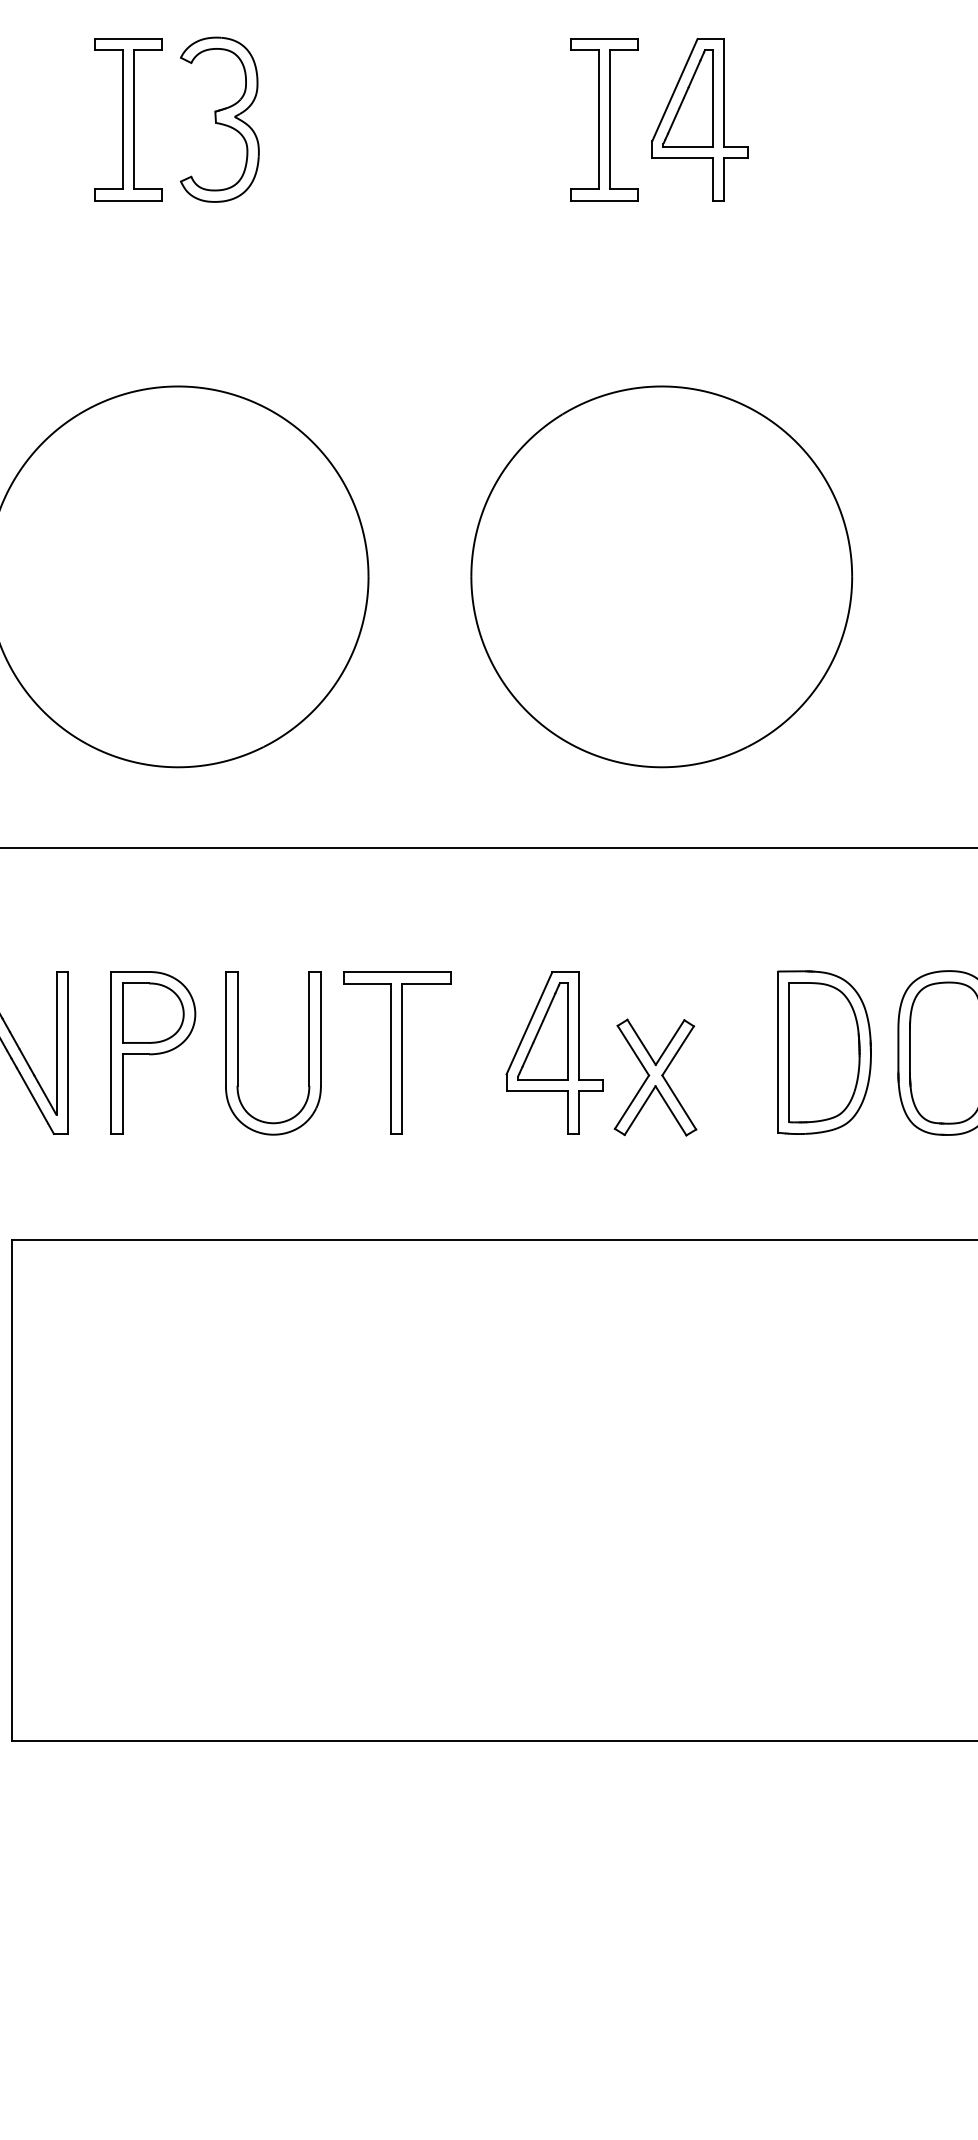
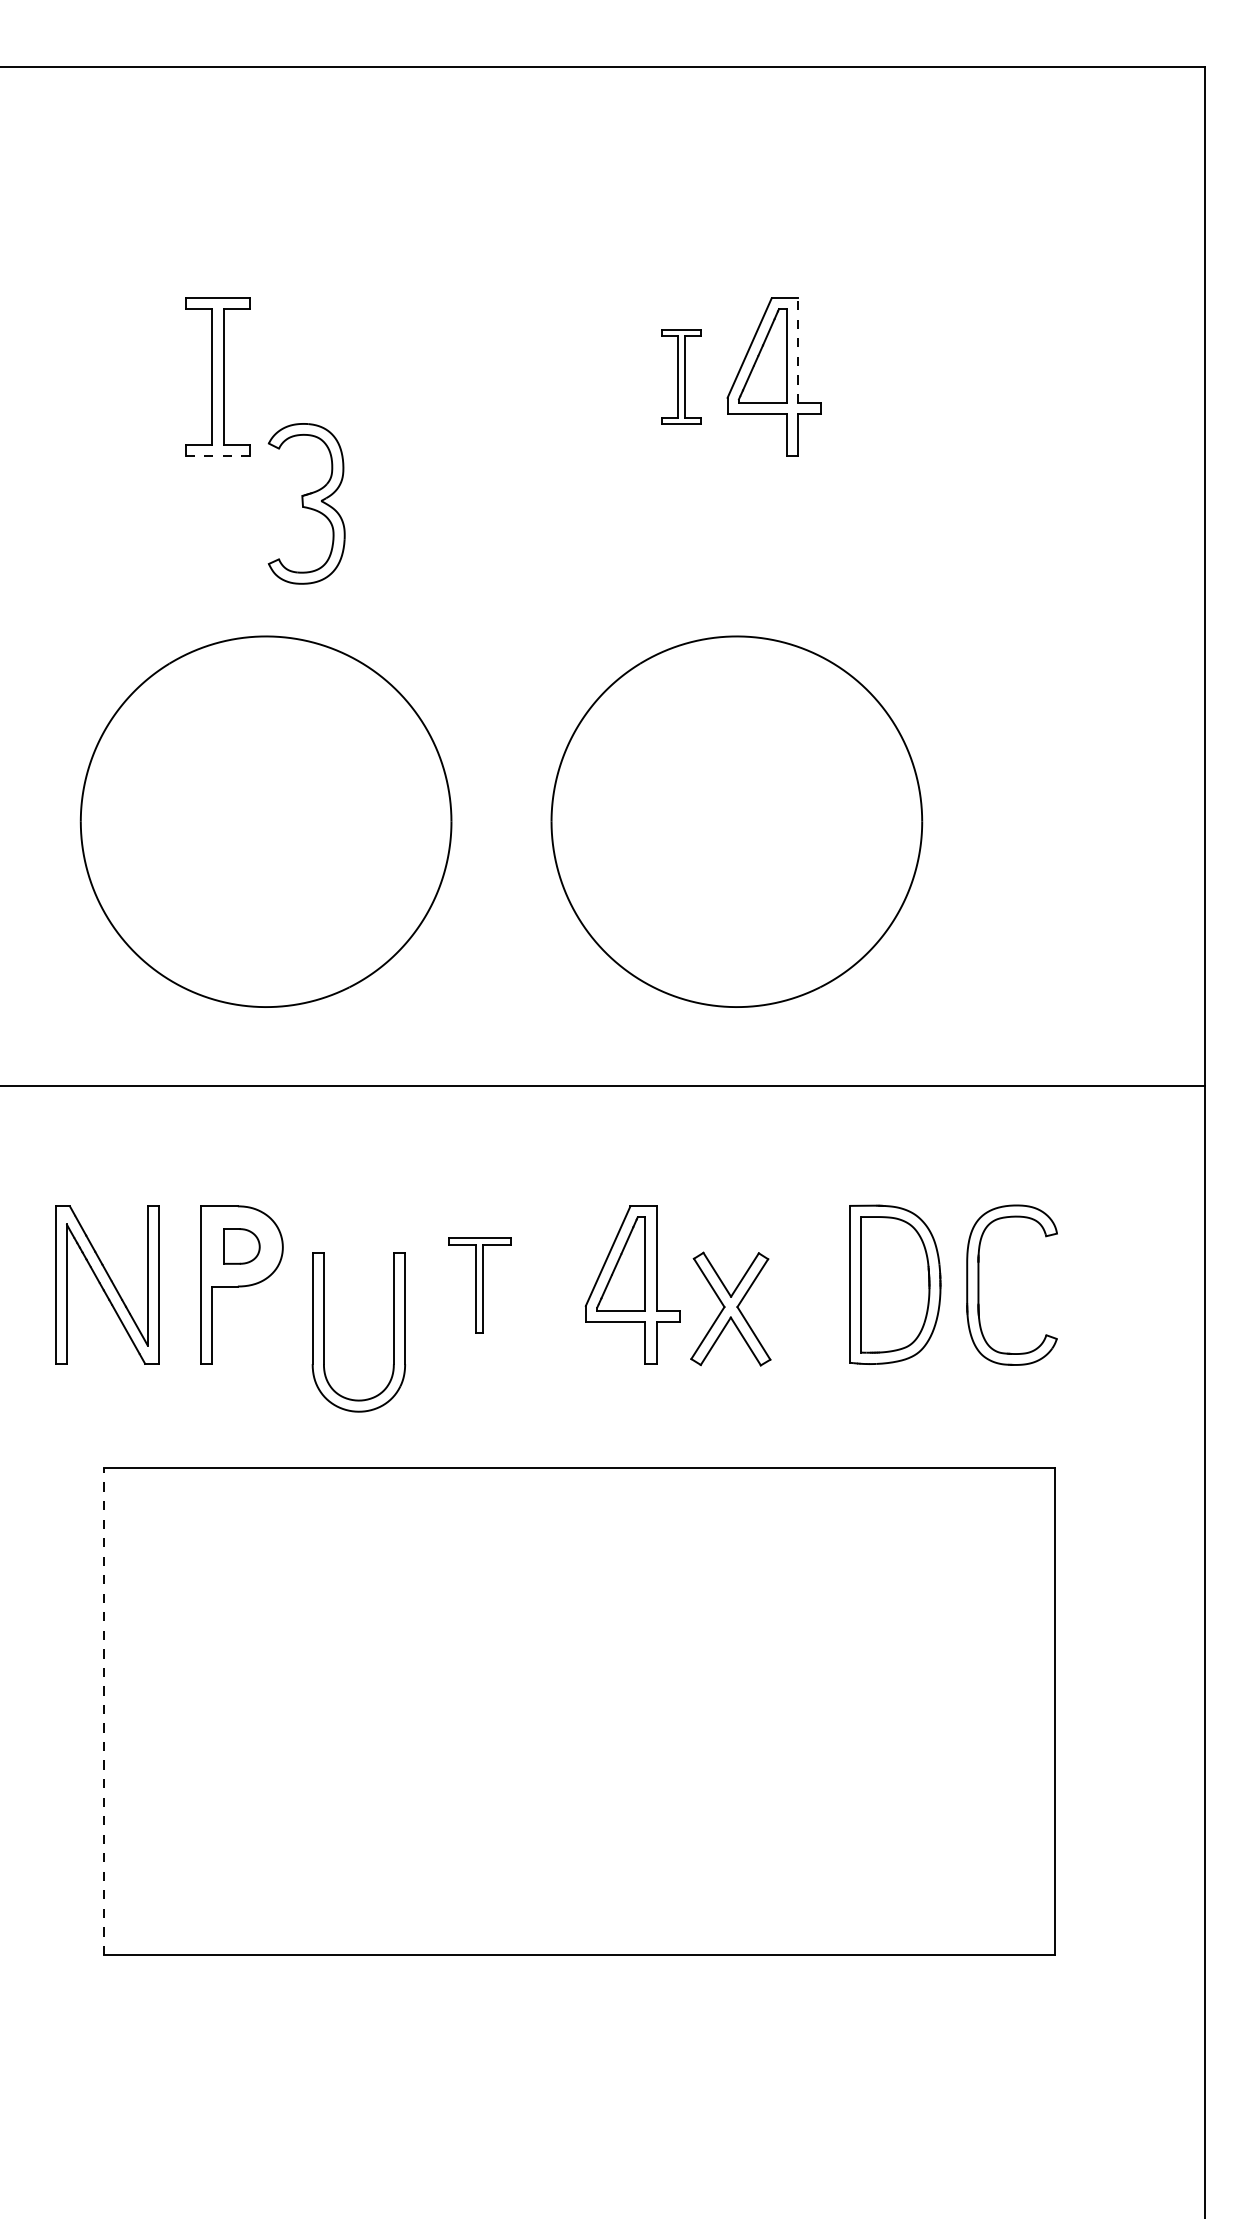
line: (724, 92) -> (797, 350), solid -> dashed
part: (219, 119) -> (306, 503), moved
part: (604, 119) -> (681, 376), size x0.6
line: (129, 200) -> (218, 455), solid -> dashed
part: (152, 1013) -> (241, 1246), size x0.6
part: (238, 1053) -> (324, 1332), moved
part: (397, 1053) -> (479, 1285), size x0.6
line: (11, 1490) -> (103, 1711), solid -> dashed

